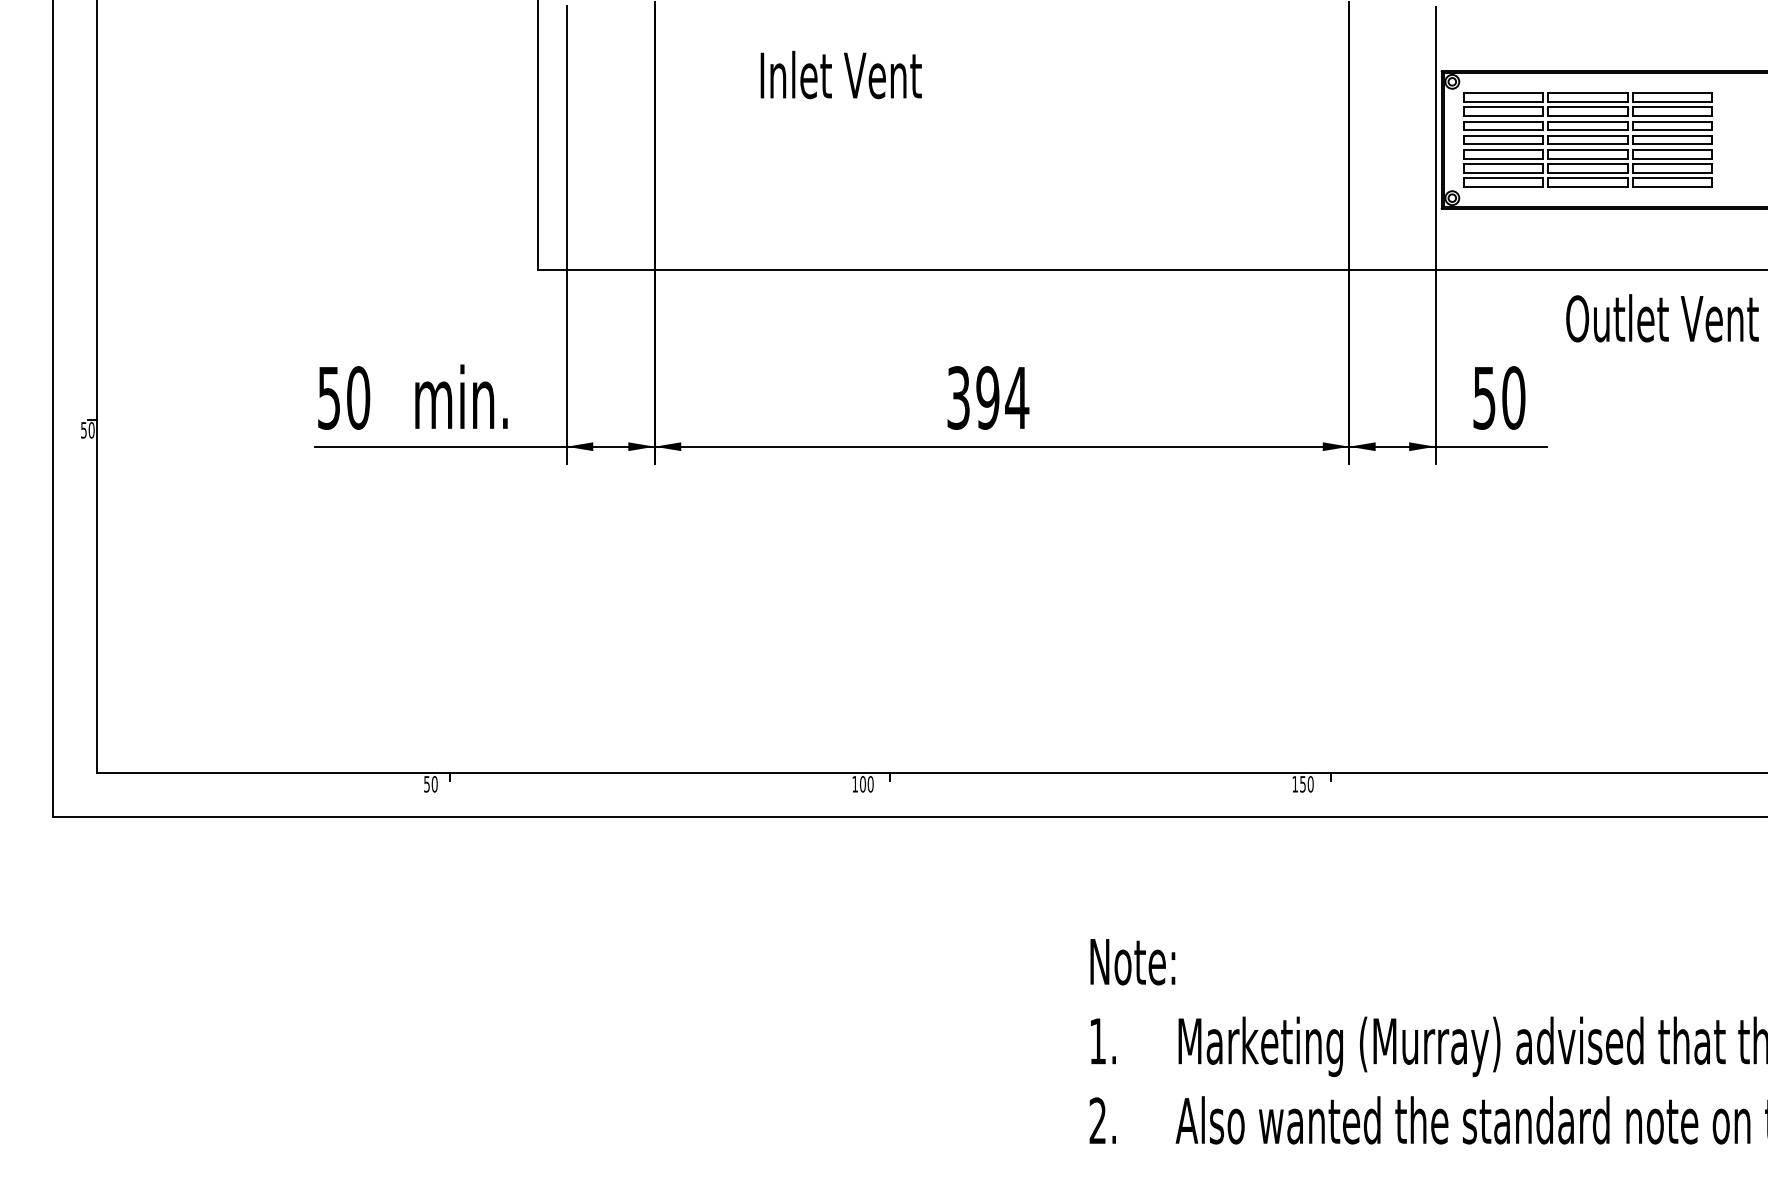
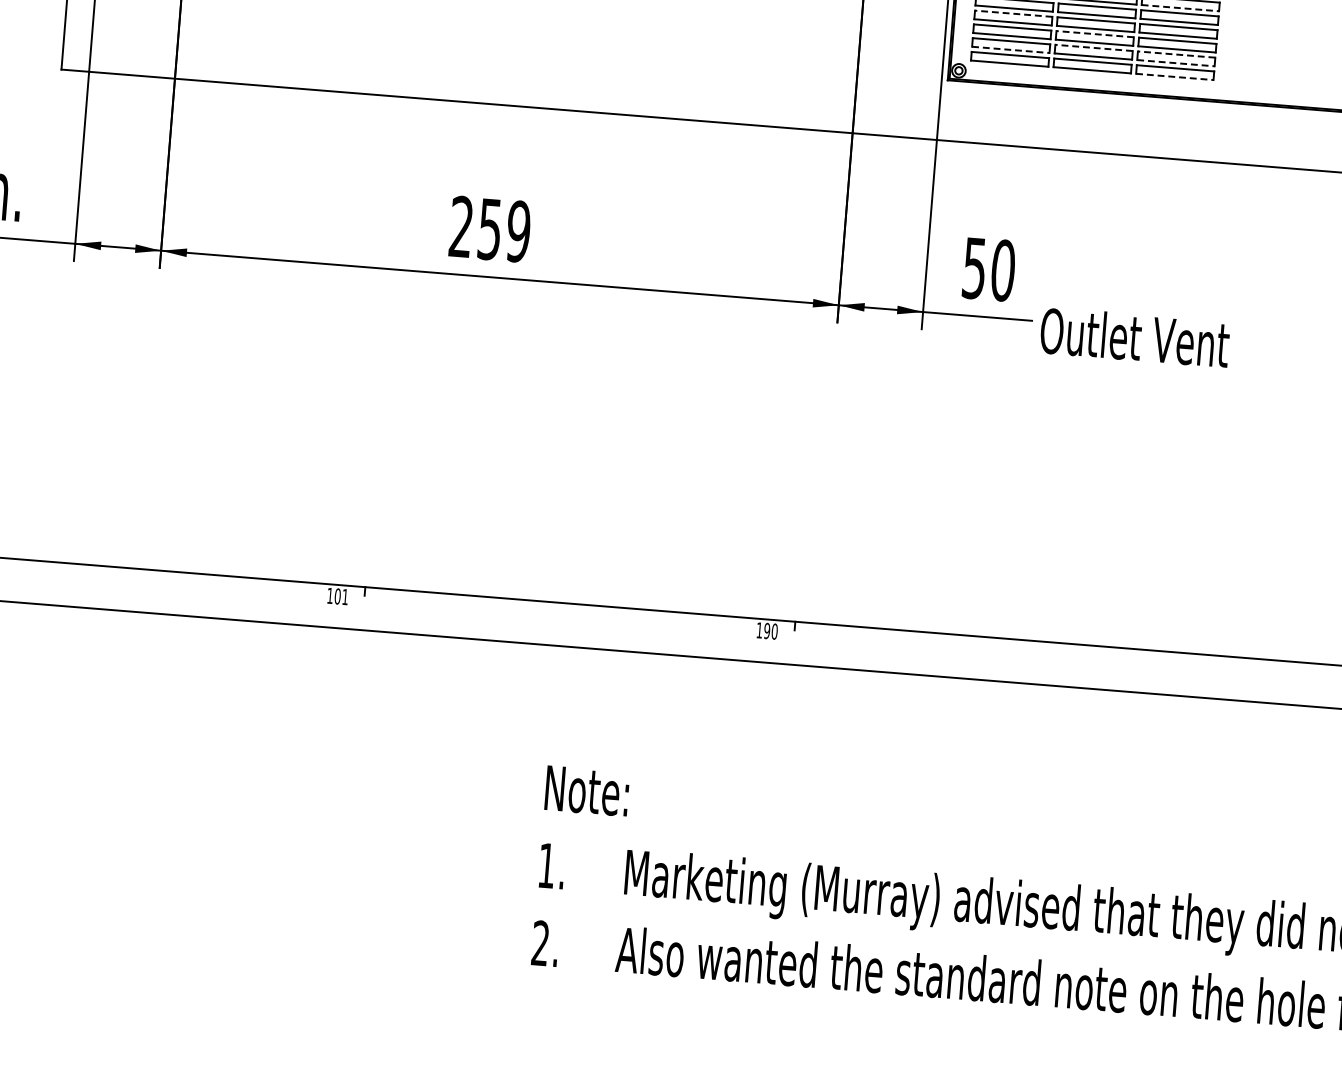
line: (1672, 116) -> (1180, 8), solid -> dashed
line: (1503, 135) -> (1013, 13), solid -> dashed
line: (1588, 149) -> (1095, 34), solid -> dashed
line: (1588, 163) -> (1094, 47), solid -> dashed
line: (1672, 163) -> (1176, 54), solid -> dashed
line: (1503, 172) -> (1010, 49), solid -> dashed
line: (1672, 172) -> (1175, 63), solid -> dashed
line: (1672, 186) -> (1174, 76), solid -> dashed
text: (1662, 318) -> (1135, 337), moved
text: (988, 397) -> (490, 228), 394 -> 259
text: (870, 784) -> (345, 597), 100 -> 101
text: (1302, 784) -> (766, 631), 150 -> 190

